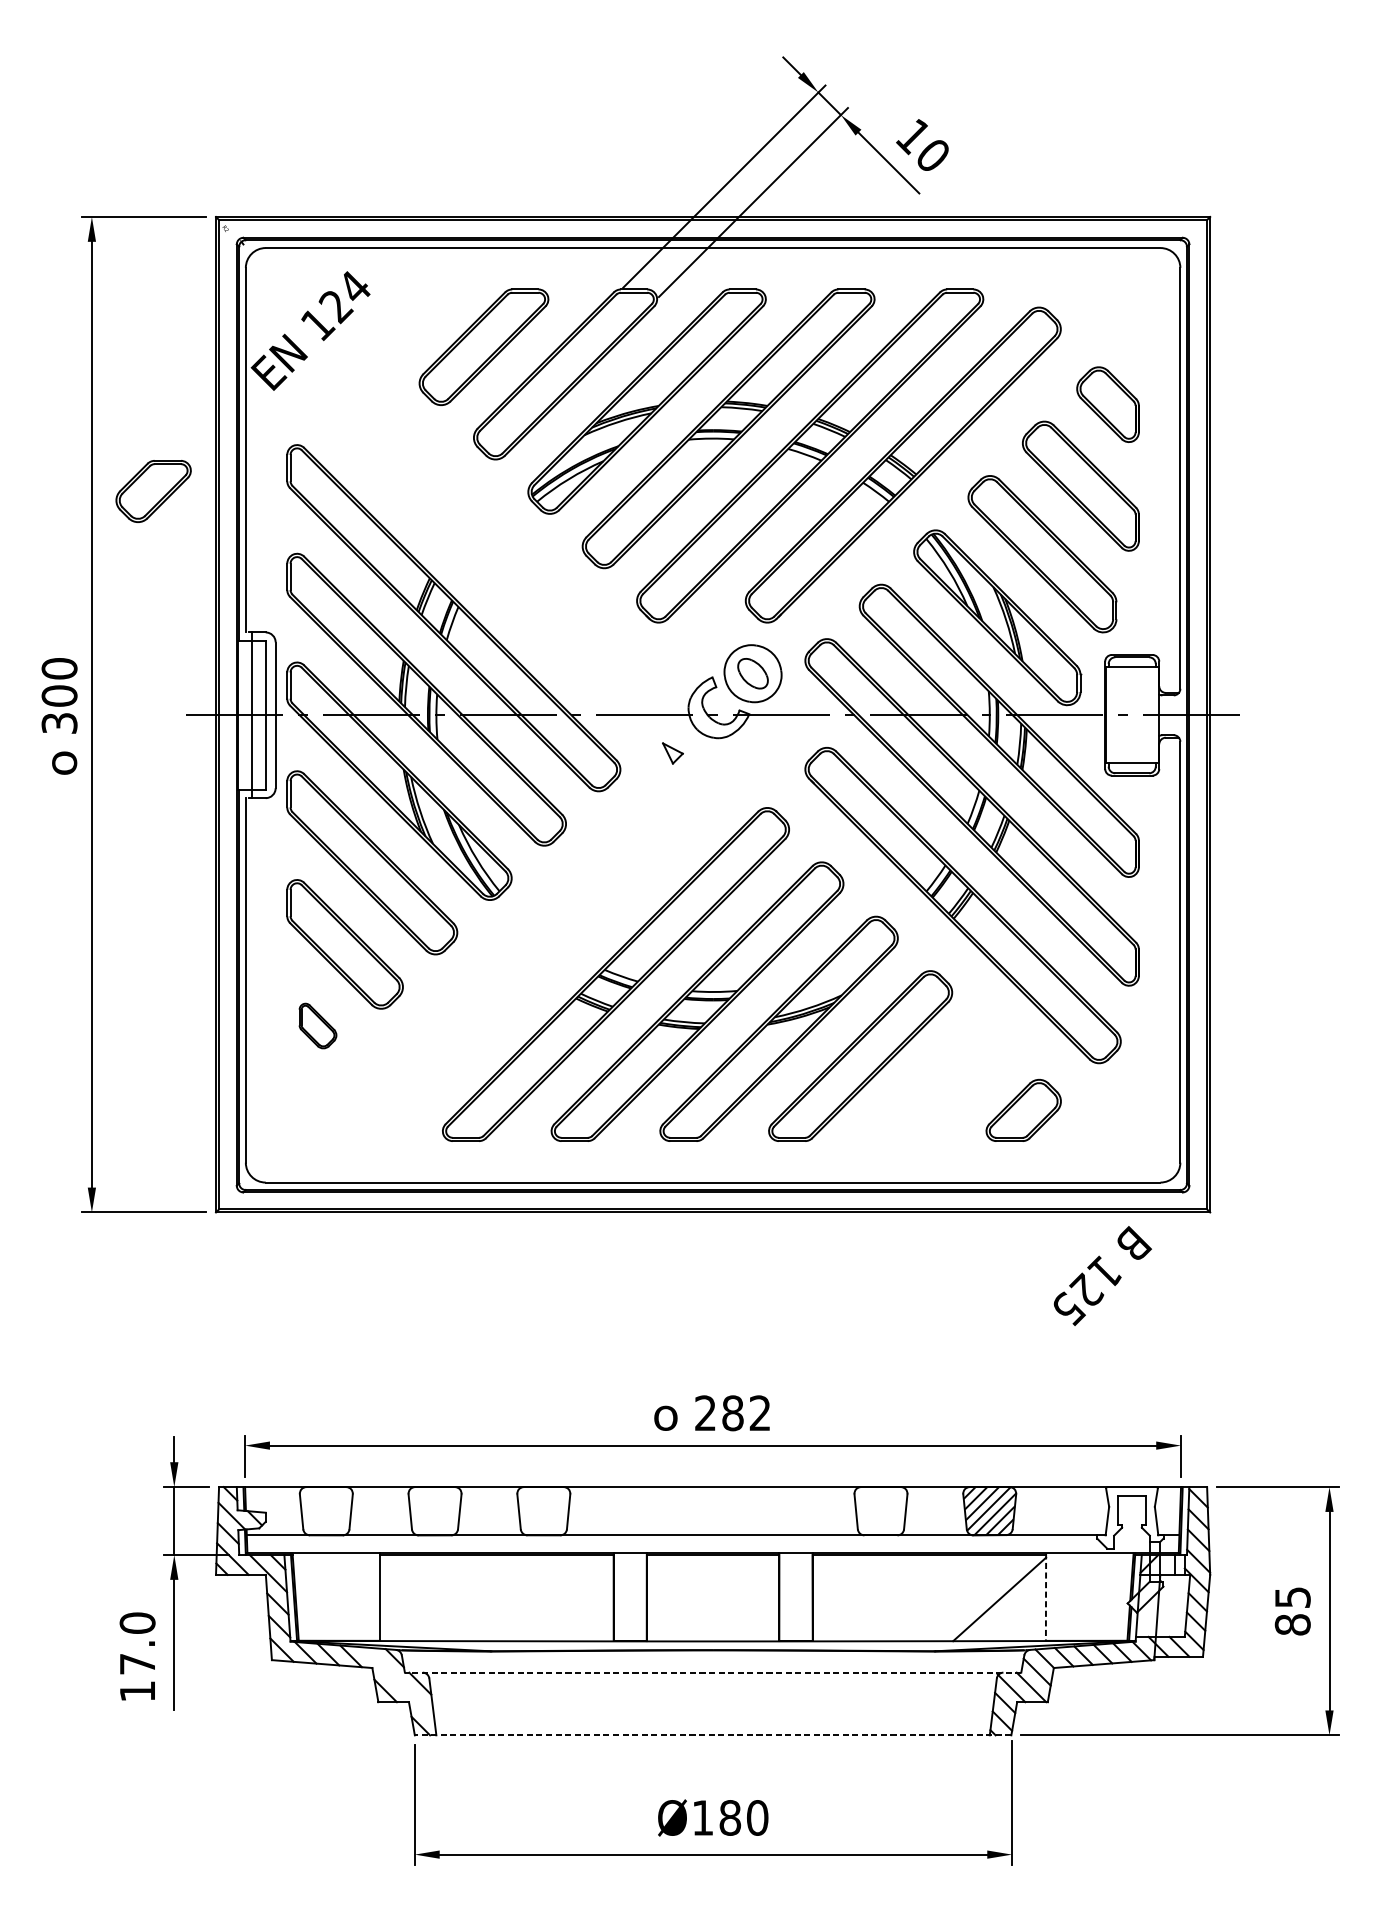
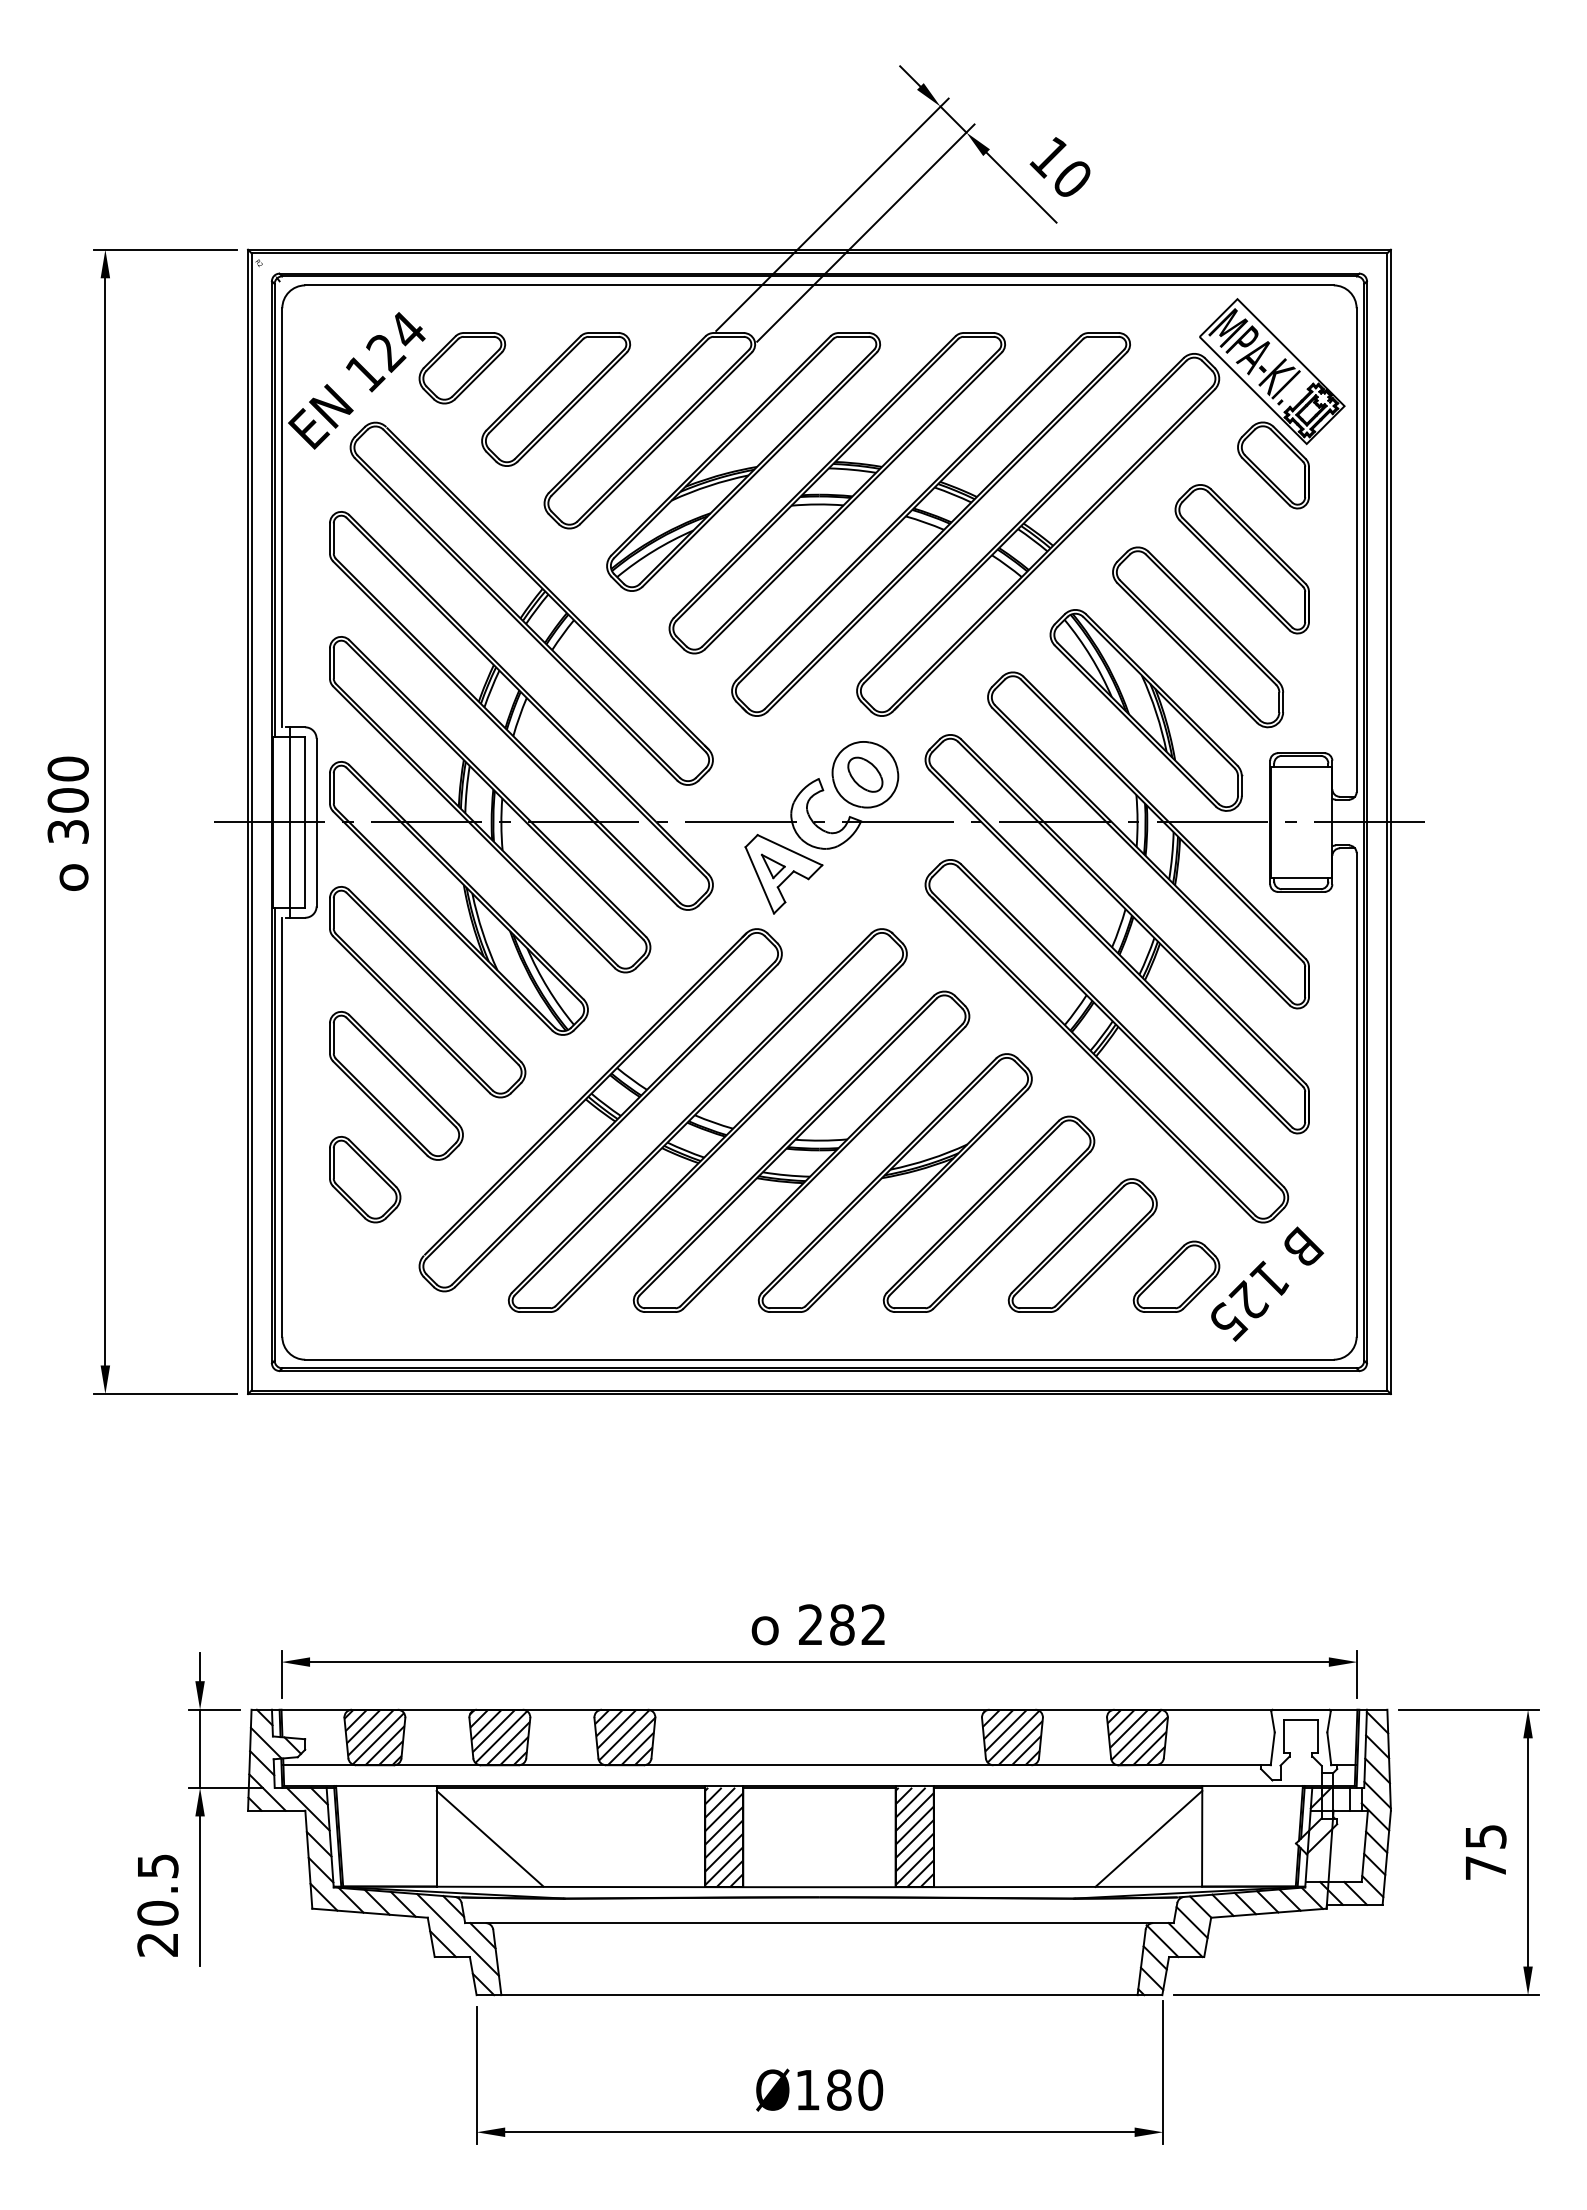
part: (1107, 322) -> (1272, 371), added
part: (153, 491) -> (462, 368), moved
part: (462, 524) -> (531, 603), added
part: (681, 760) -> (783, 874), added
part: (522, 965) -> (600, 1110), added
part: (318, 1025) -> (365, 1179), size x1.67
part: (941, 1083) -> (1082, 1245), added
text: (1102, 1275) -> (1267, 1283), moved
hatch: (326, 1511) -> (374, 1737), added
hatch: (434, 1511) -> (499, 1737), added
hatch: (544, 1511) -> (625, 1737), added
hatch: (881, 1511) -> (1012, 1737), added
hatch: (630, 1597) -> (724, 1836), added
hatch: (795, 1597) -> (914, 1836), added
line: (1046, 1597) -> (1202, 1836), dashed -> solid
line: (426, 1599) -> (489, 1838), added
text: (1292, 1624) -> (1485, 1867), 85 -> 75
text: (137, 1656) -> (157, 1904), 17.0 -> 20.5
line: (712, 1673) -> (818, 1923), dashed -> solid
line: (398, 1682) -> (457, 1934), added
line: (713, 1735) -> (819, 1995), dashed -> solid

